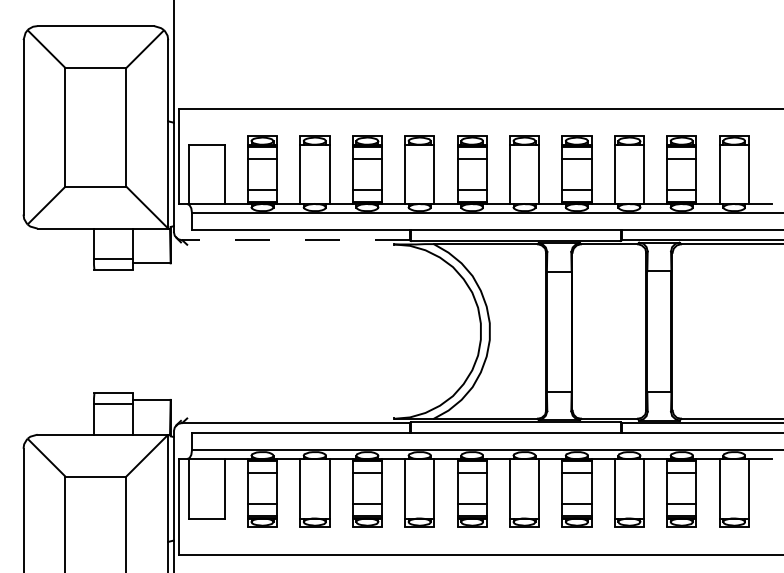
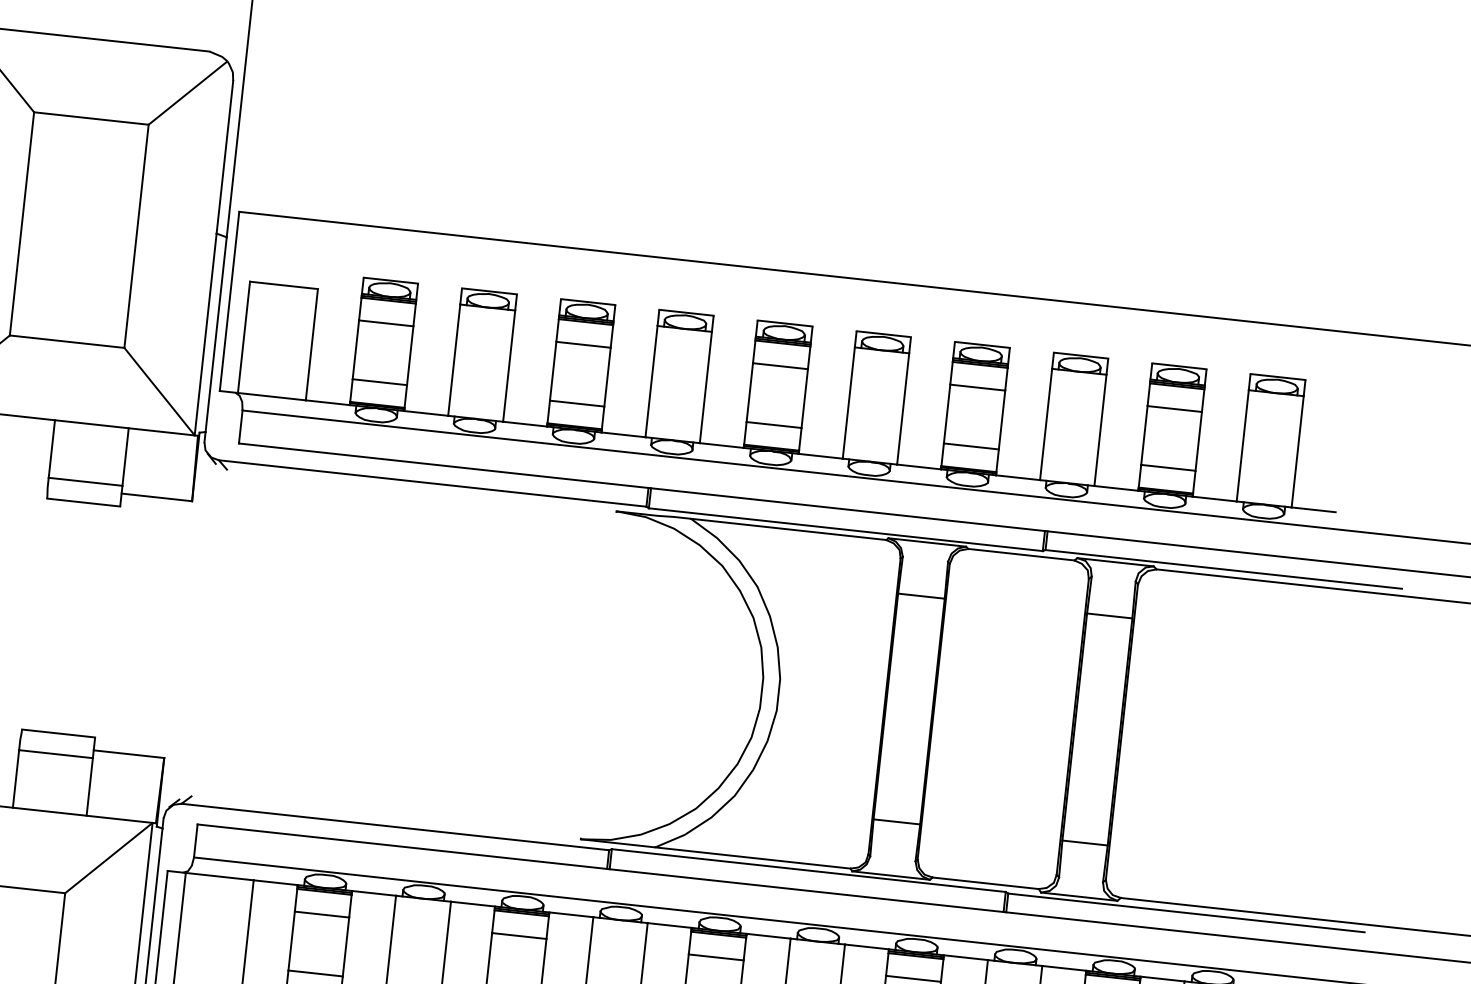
line: (296, 240) -> (433, 483), dashed -> solid

